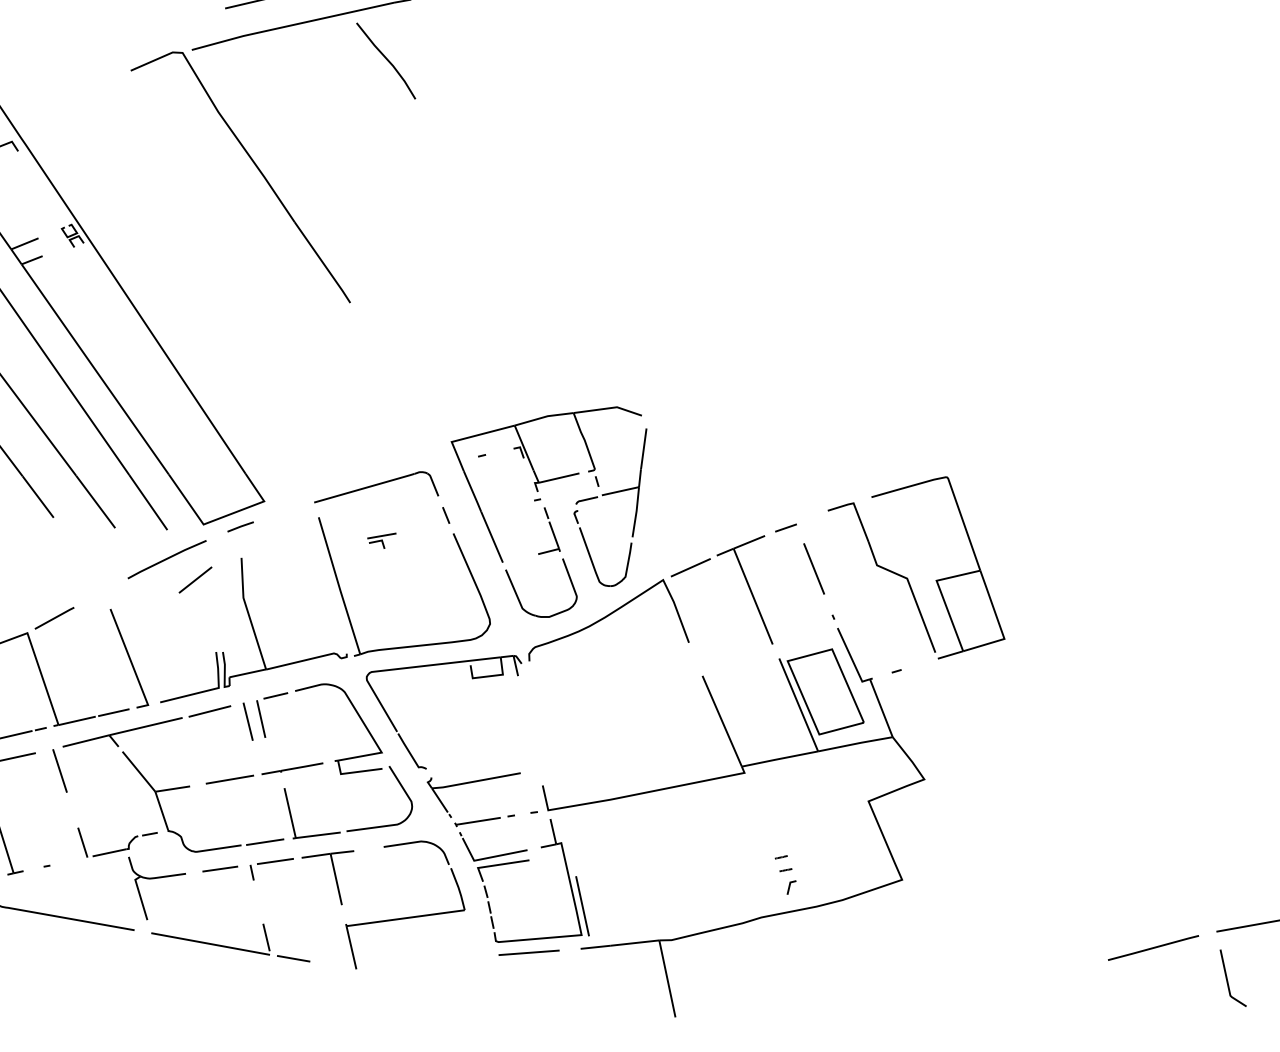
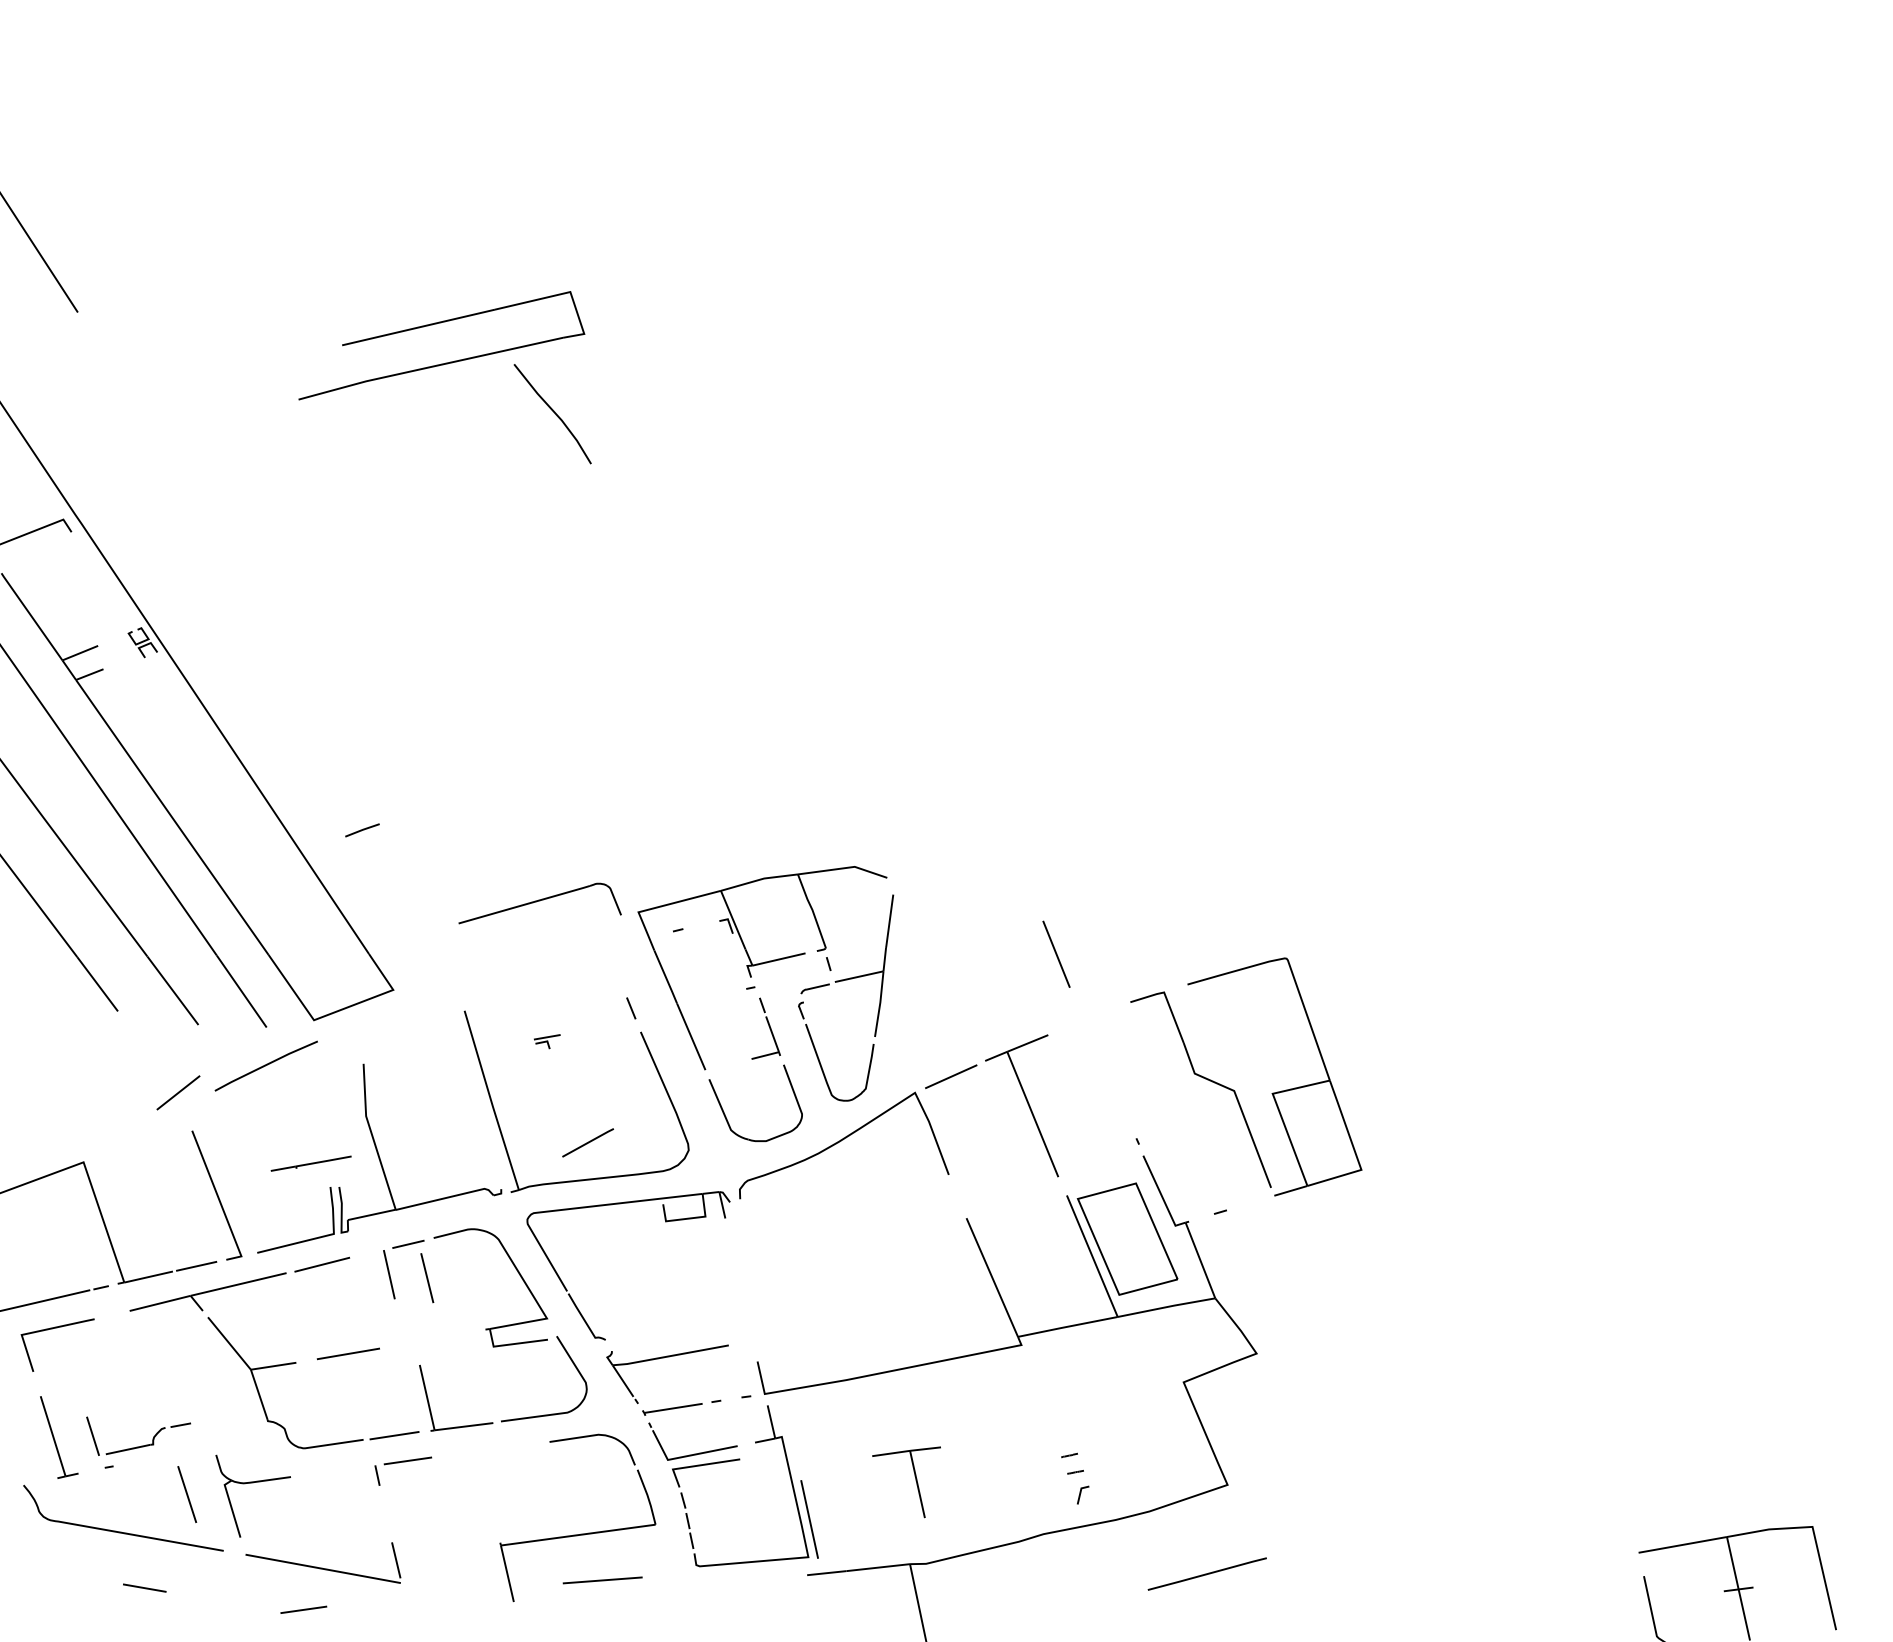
part: (255, 166) -> (382, 552), removed
part: (376, 487) -> (539, 903), moved
line: (240, 527) -> (362, 830), moved
line: (785, 527) -> (1075, 1024), removed
part: (382, 540) -> (547, 1041), size x0.7
line: (814, 568) -> (1056, 953), moved
line: (195, 579) -> (178, 1092), moved
line: (54, 618) -> (587, 1142), moved
line: (248, 721) -> (427, 1278), moved
part: (291, 768) -> (310, 1163), moved
line: (60, 770) -> (187, 1494), moved
part: (119, 849) -> (141, 1445), moved
line: (220, 868) -> (303, 1609), moved
part: (334, 876) -> (915, 1480), moved
line: (1152, 947) -> (1206, 1573), moved
line: (528, 952) -> (602, 1580), moved
line: (293, 958) -> (144, 1587), moved

